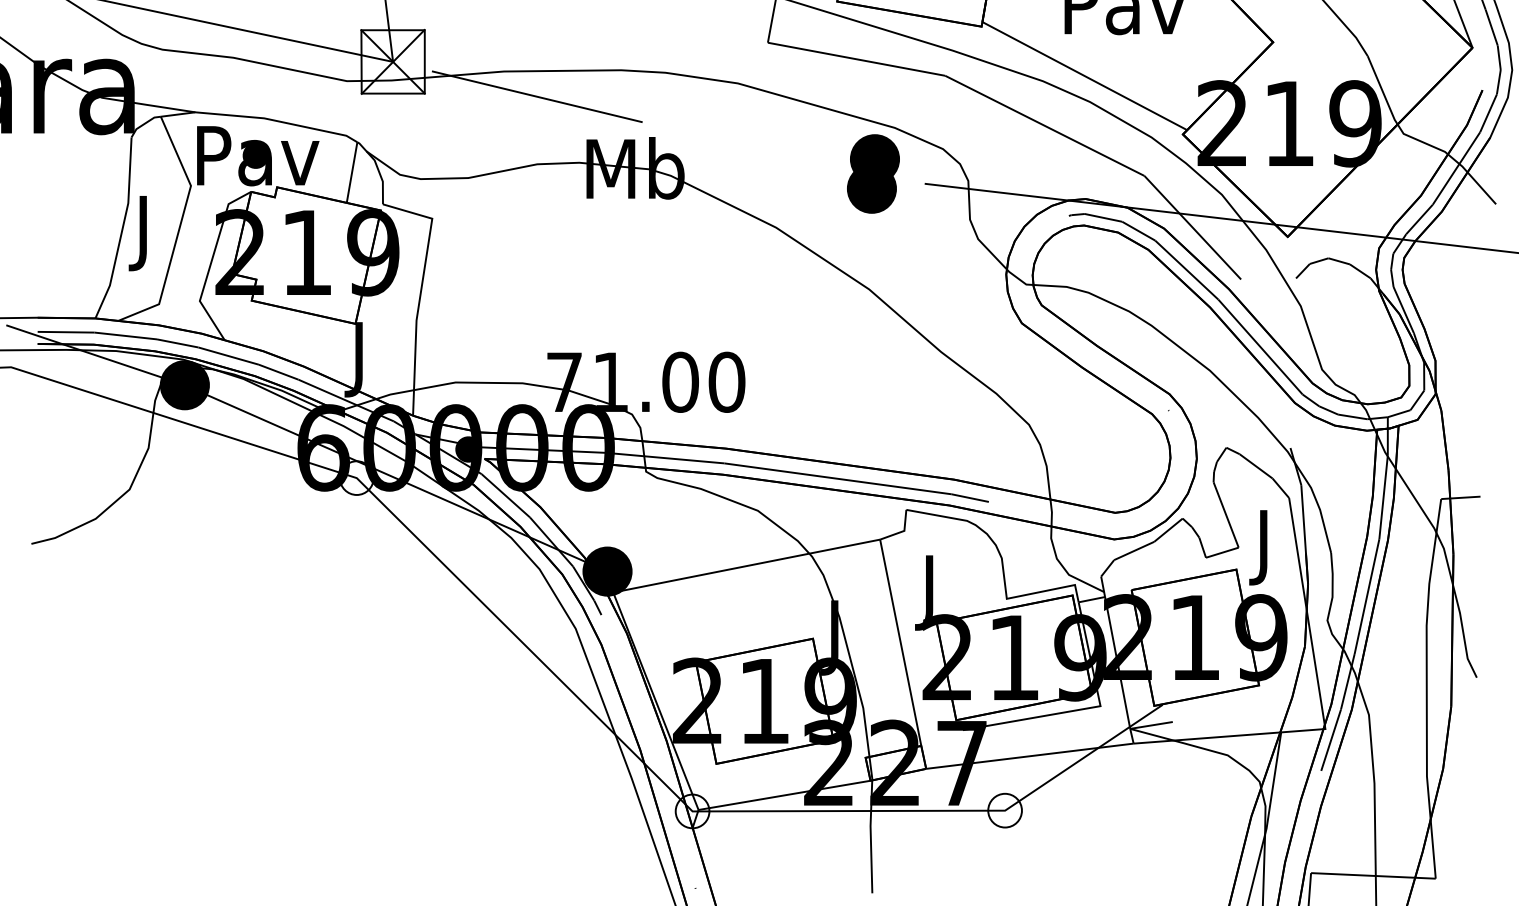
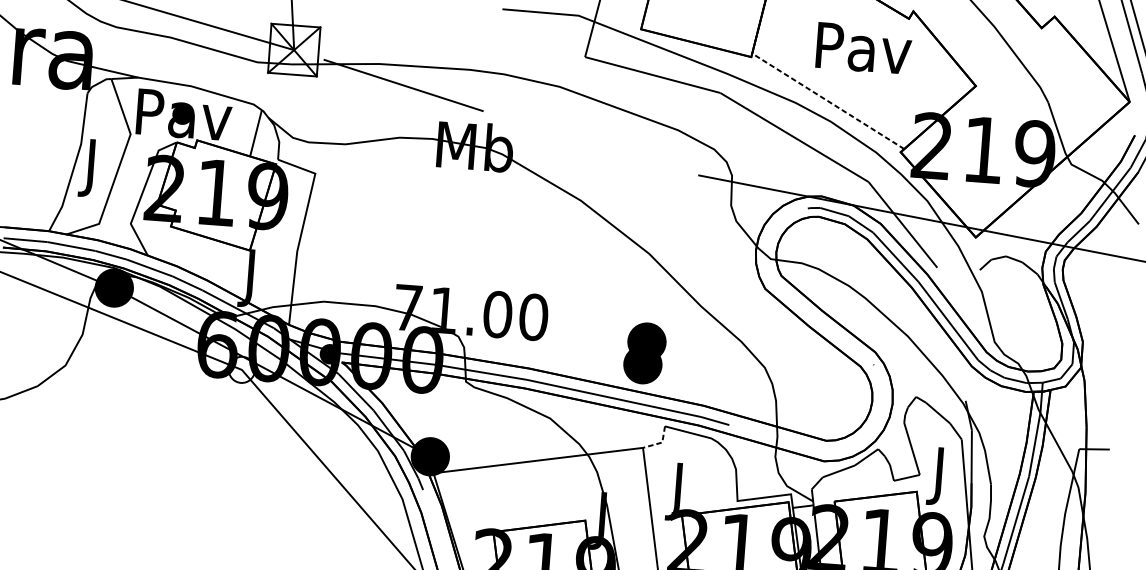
line: (1084, 76) -> (827, 101), solid -> dashed
part: (873, 173) -> (644, 353), moved
line: (902, 531) -> (660, 442), solid -> dashed

